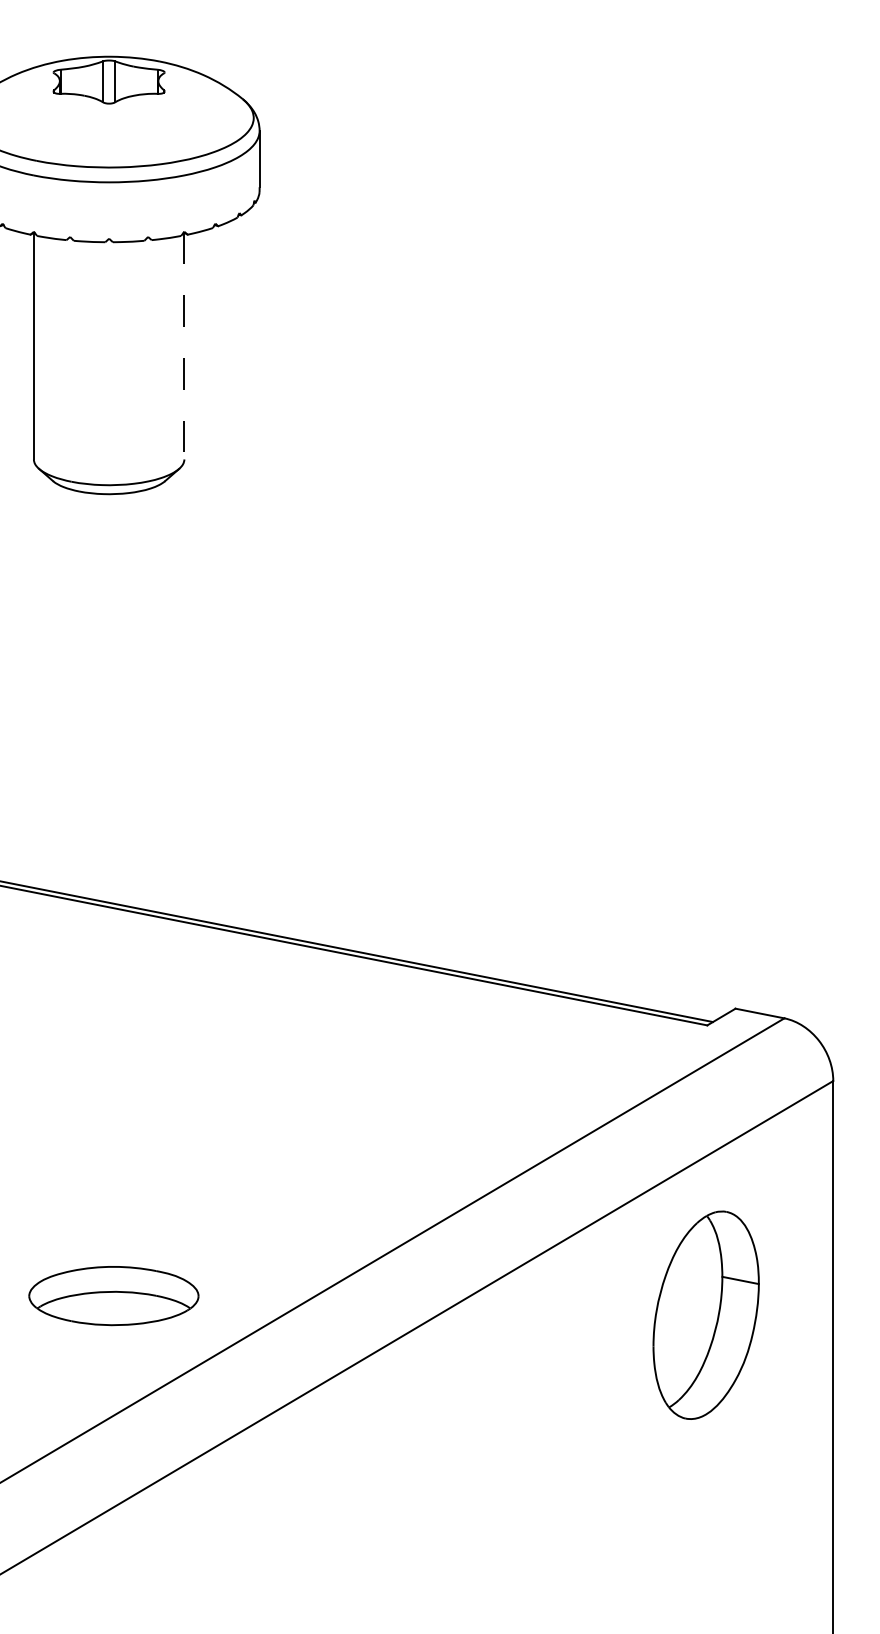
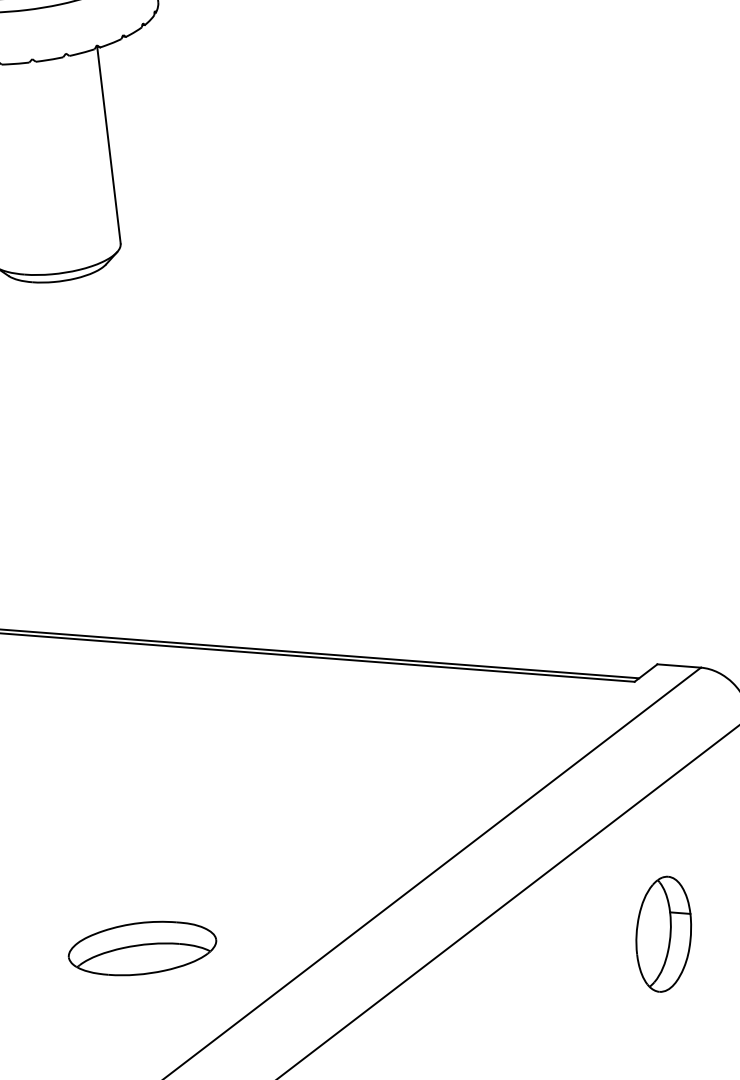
line: (184, 346) -> (109, 145), dashed -> solid
part: (113, 1296) -> (142, 948), moved
part: (706, 1315) -> (663, 934), size x0.62

